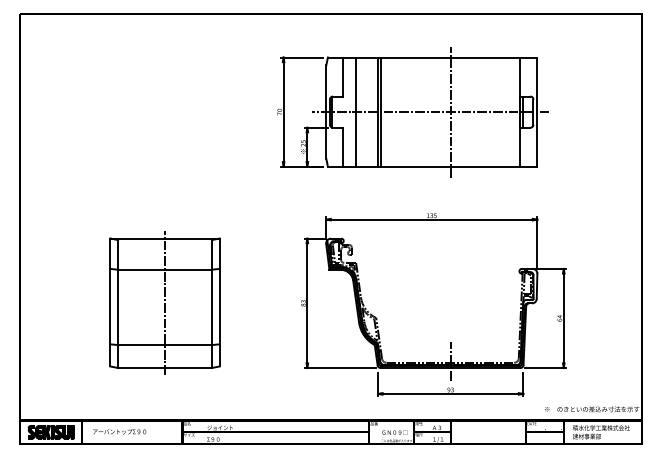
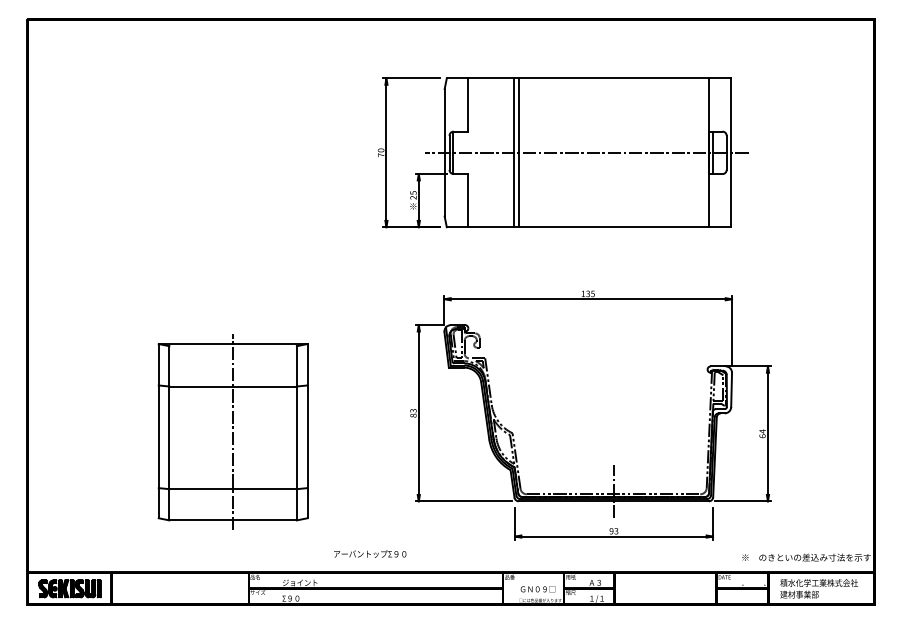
line: (356, 111) -> (485, 151), removed
line: (450, 111) -> (613, 151), removed
part: (164, 302) -> (232, 431), moved
text: (119, 431) -> (369, 553), moved

